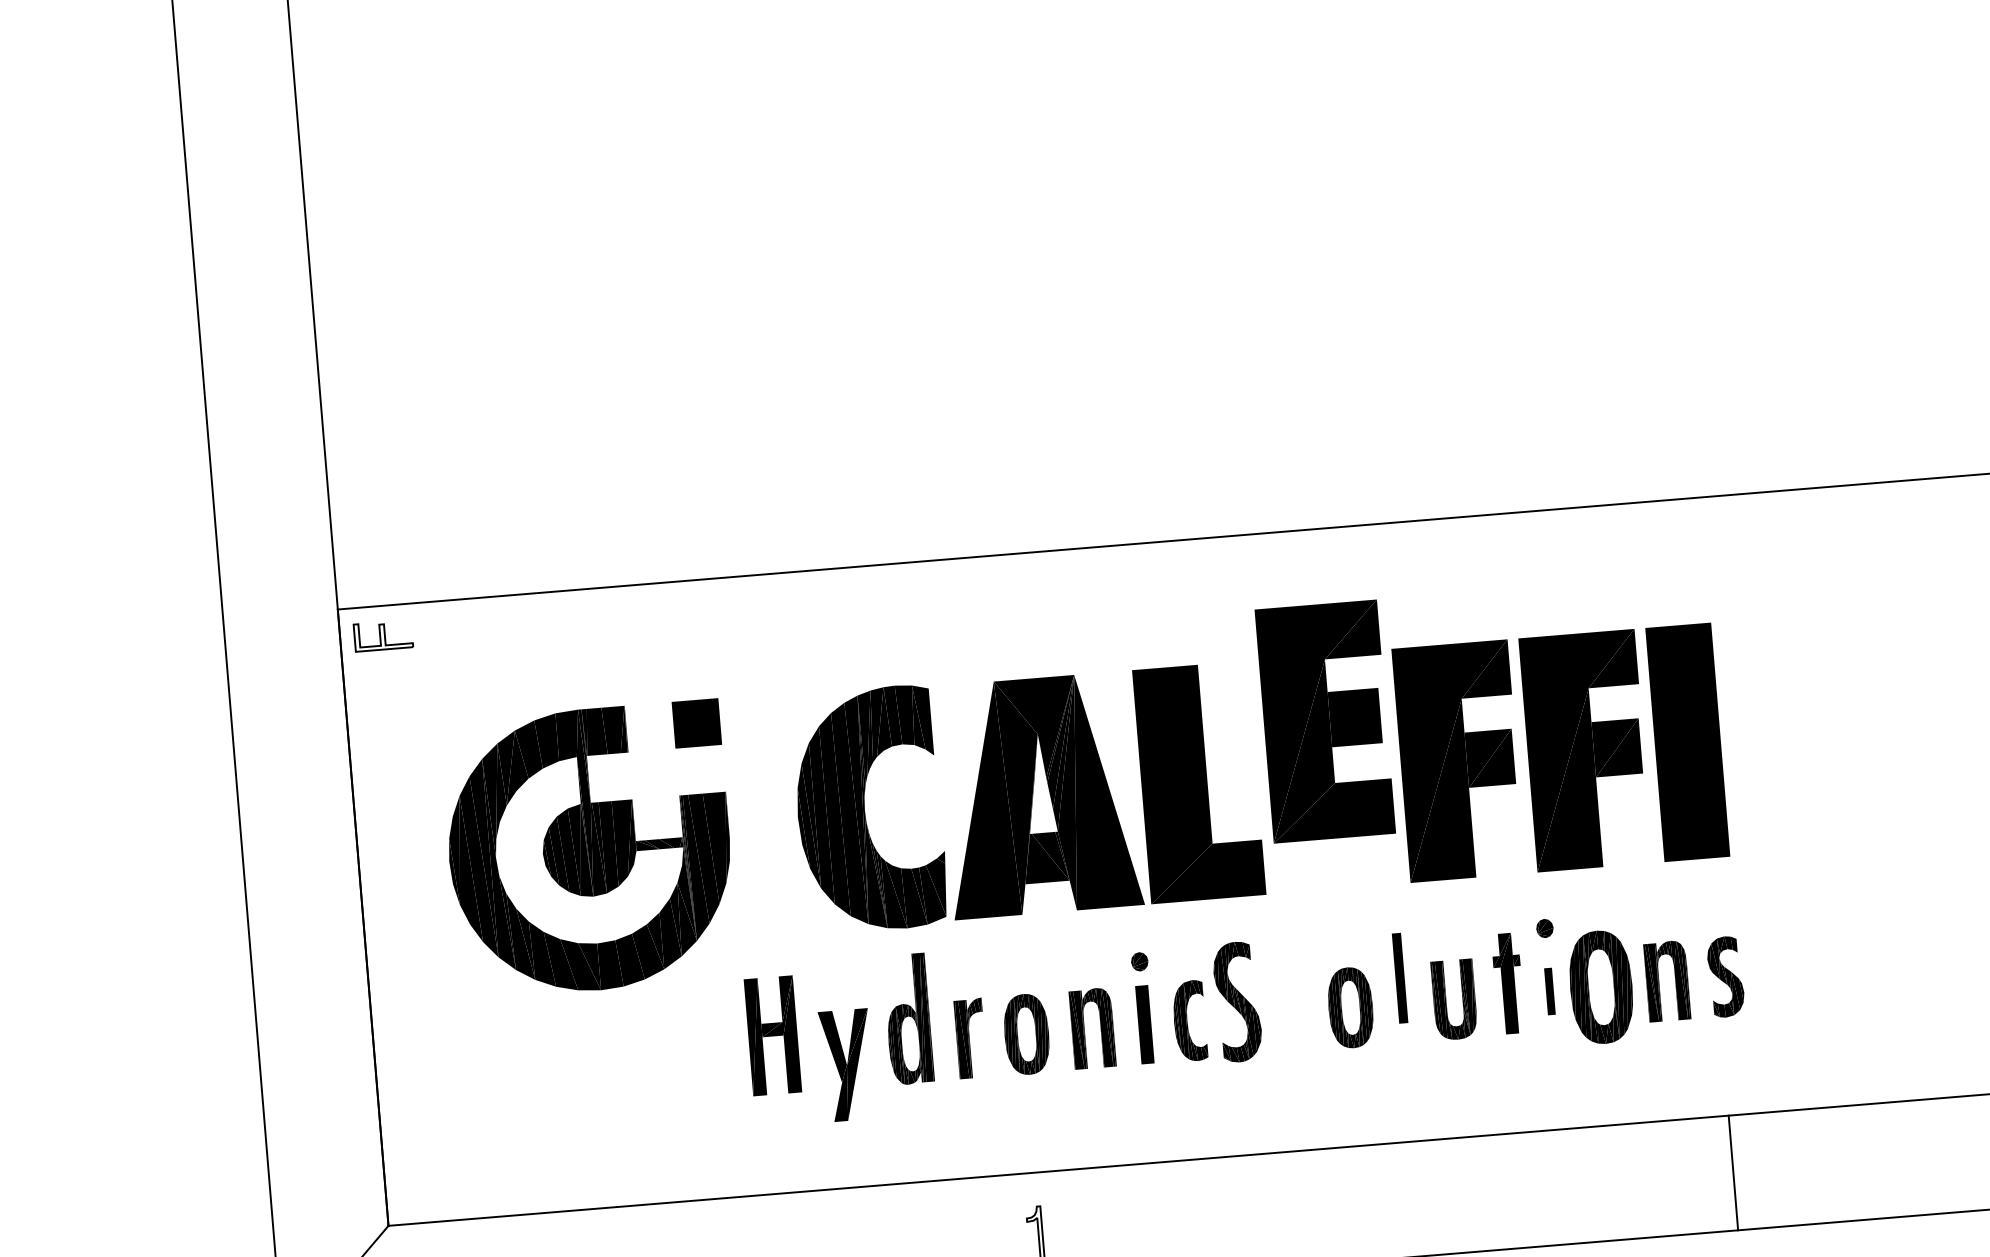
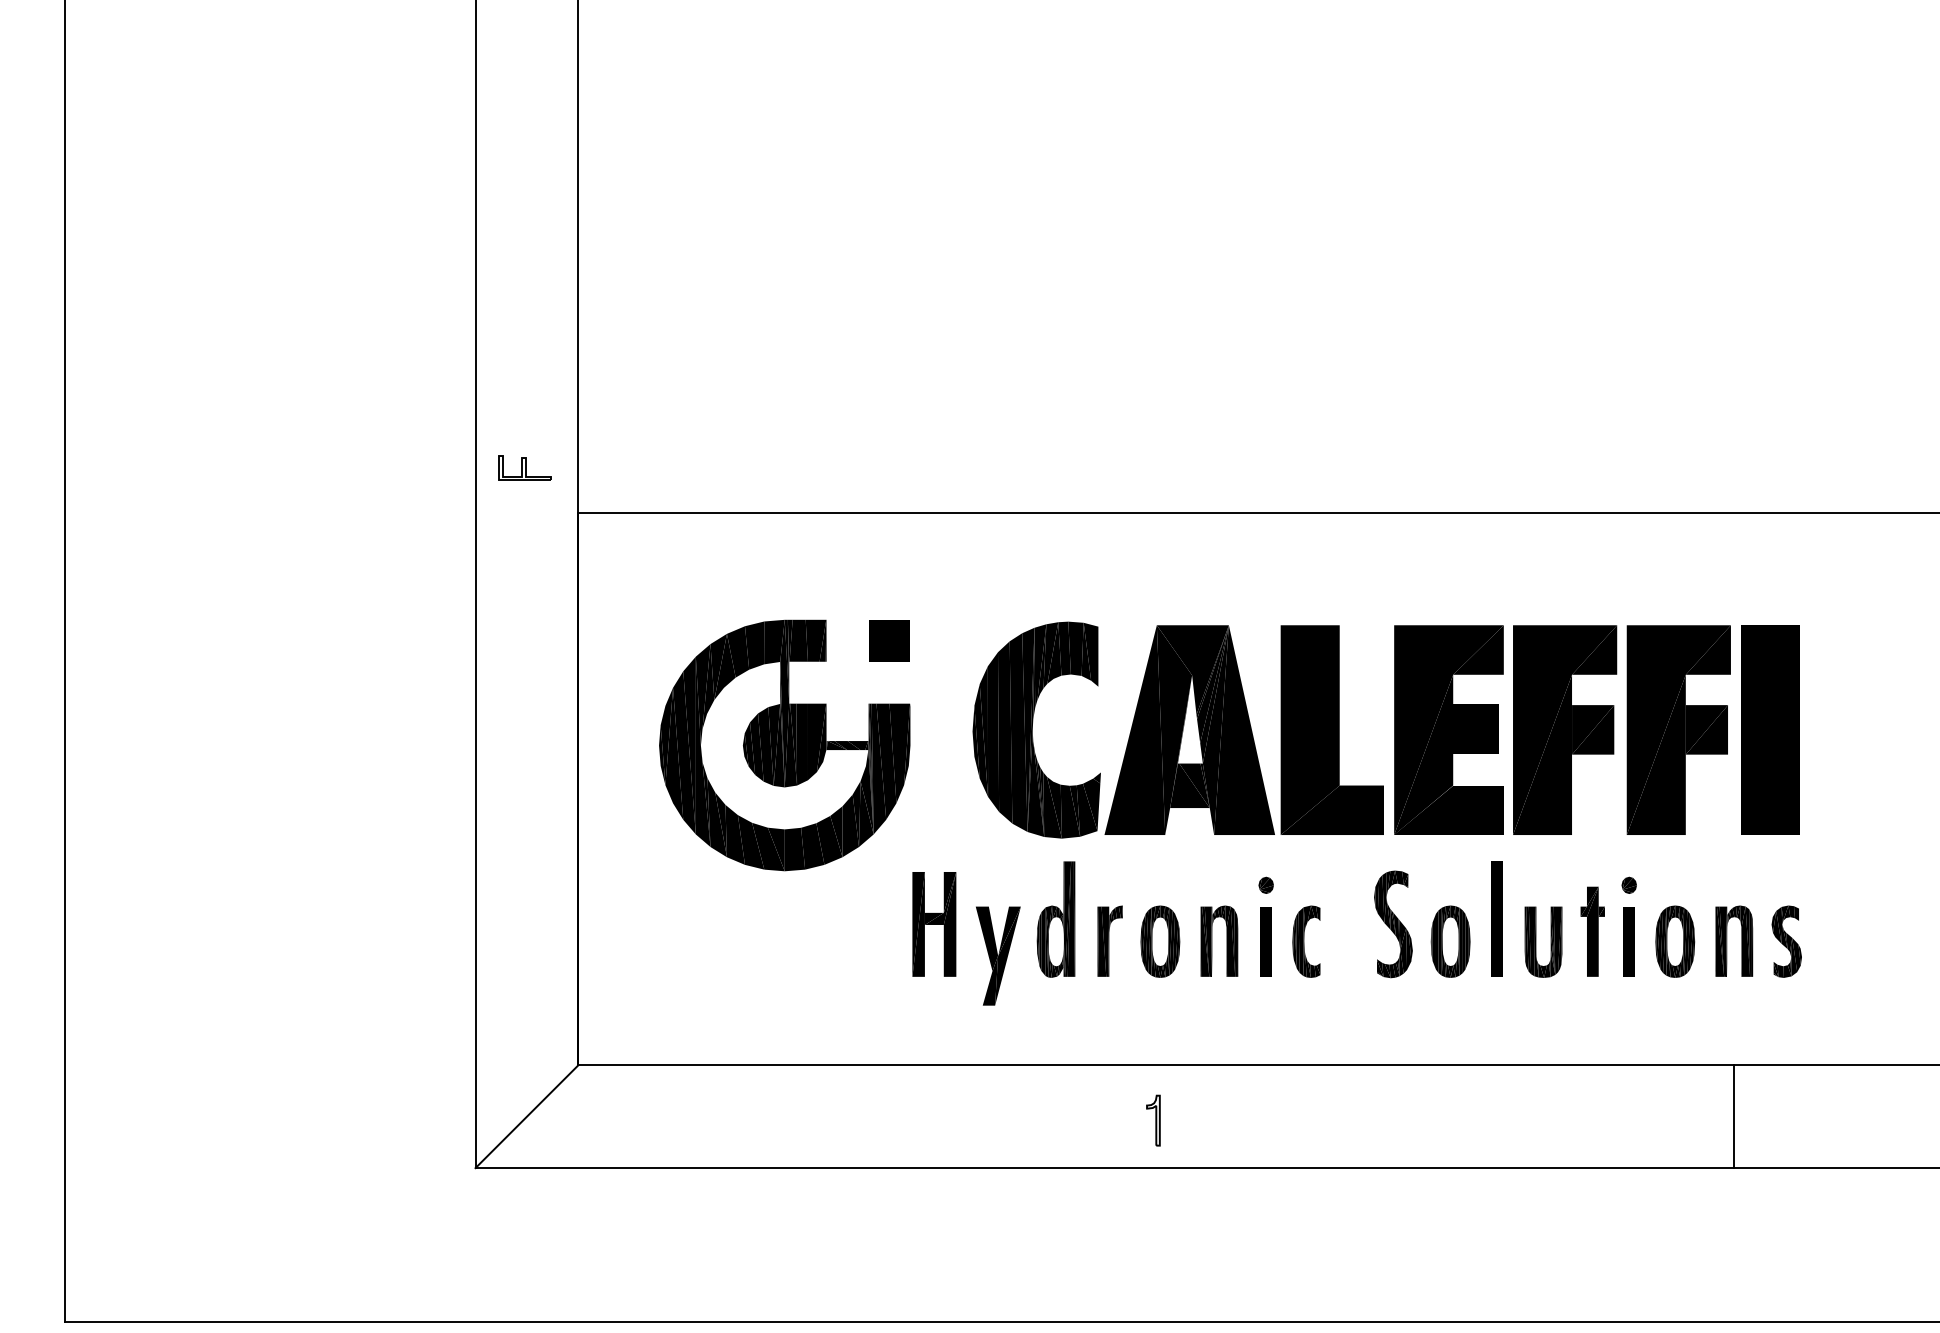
part: (382, 635) -> (524, 467), moved
part: (1324, 720) -> (1448, 729), moved
part: (1399, 977) -> (1496, 918), size x1.43
part: (1601, 986) -> (1675, 941), size x0.71
part: (1549, 991) -> (1628, 941), size x1.67
part: (1237, 1002) -> (1393, 924), moved
line: (1733, 1172) -> (1734, 1116), moved

